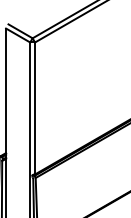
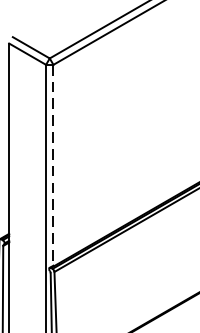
line: (35, 108) -> (54, 165), solid -> dashed

